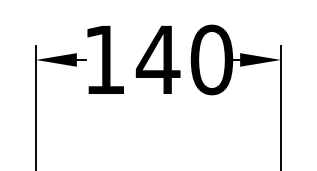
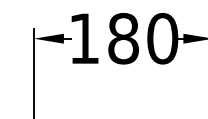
text: (157, 59) -> (122, 38), 140 -> 180

